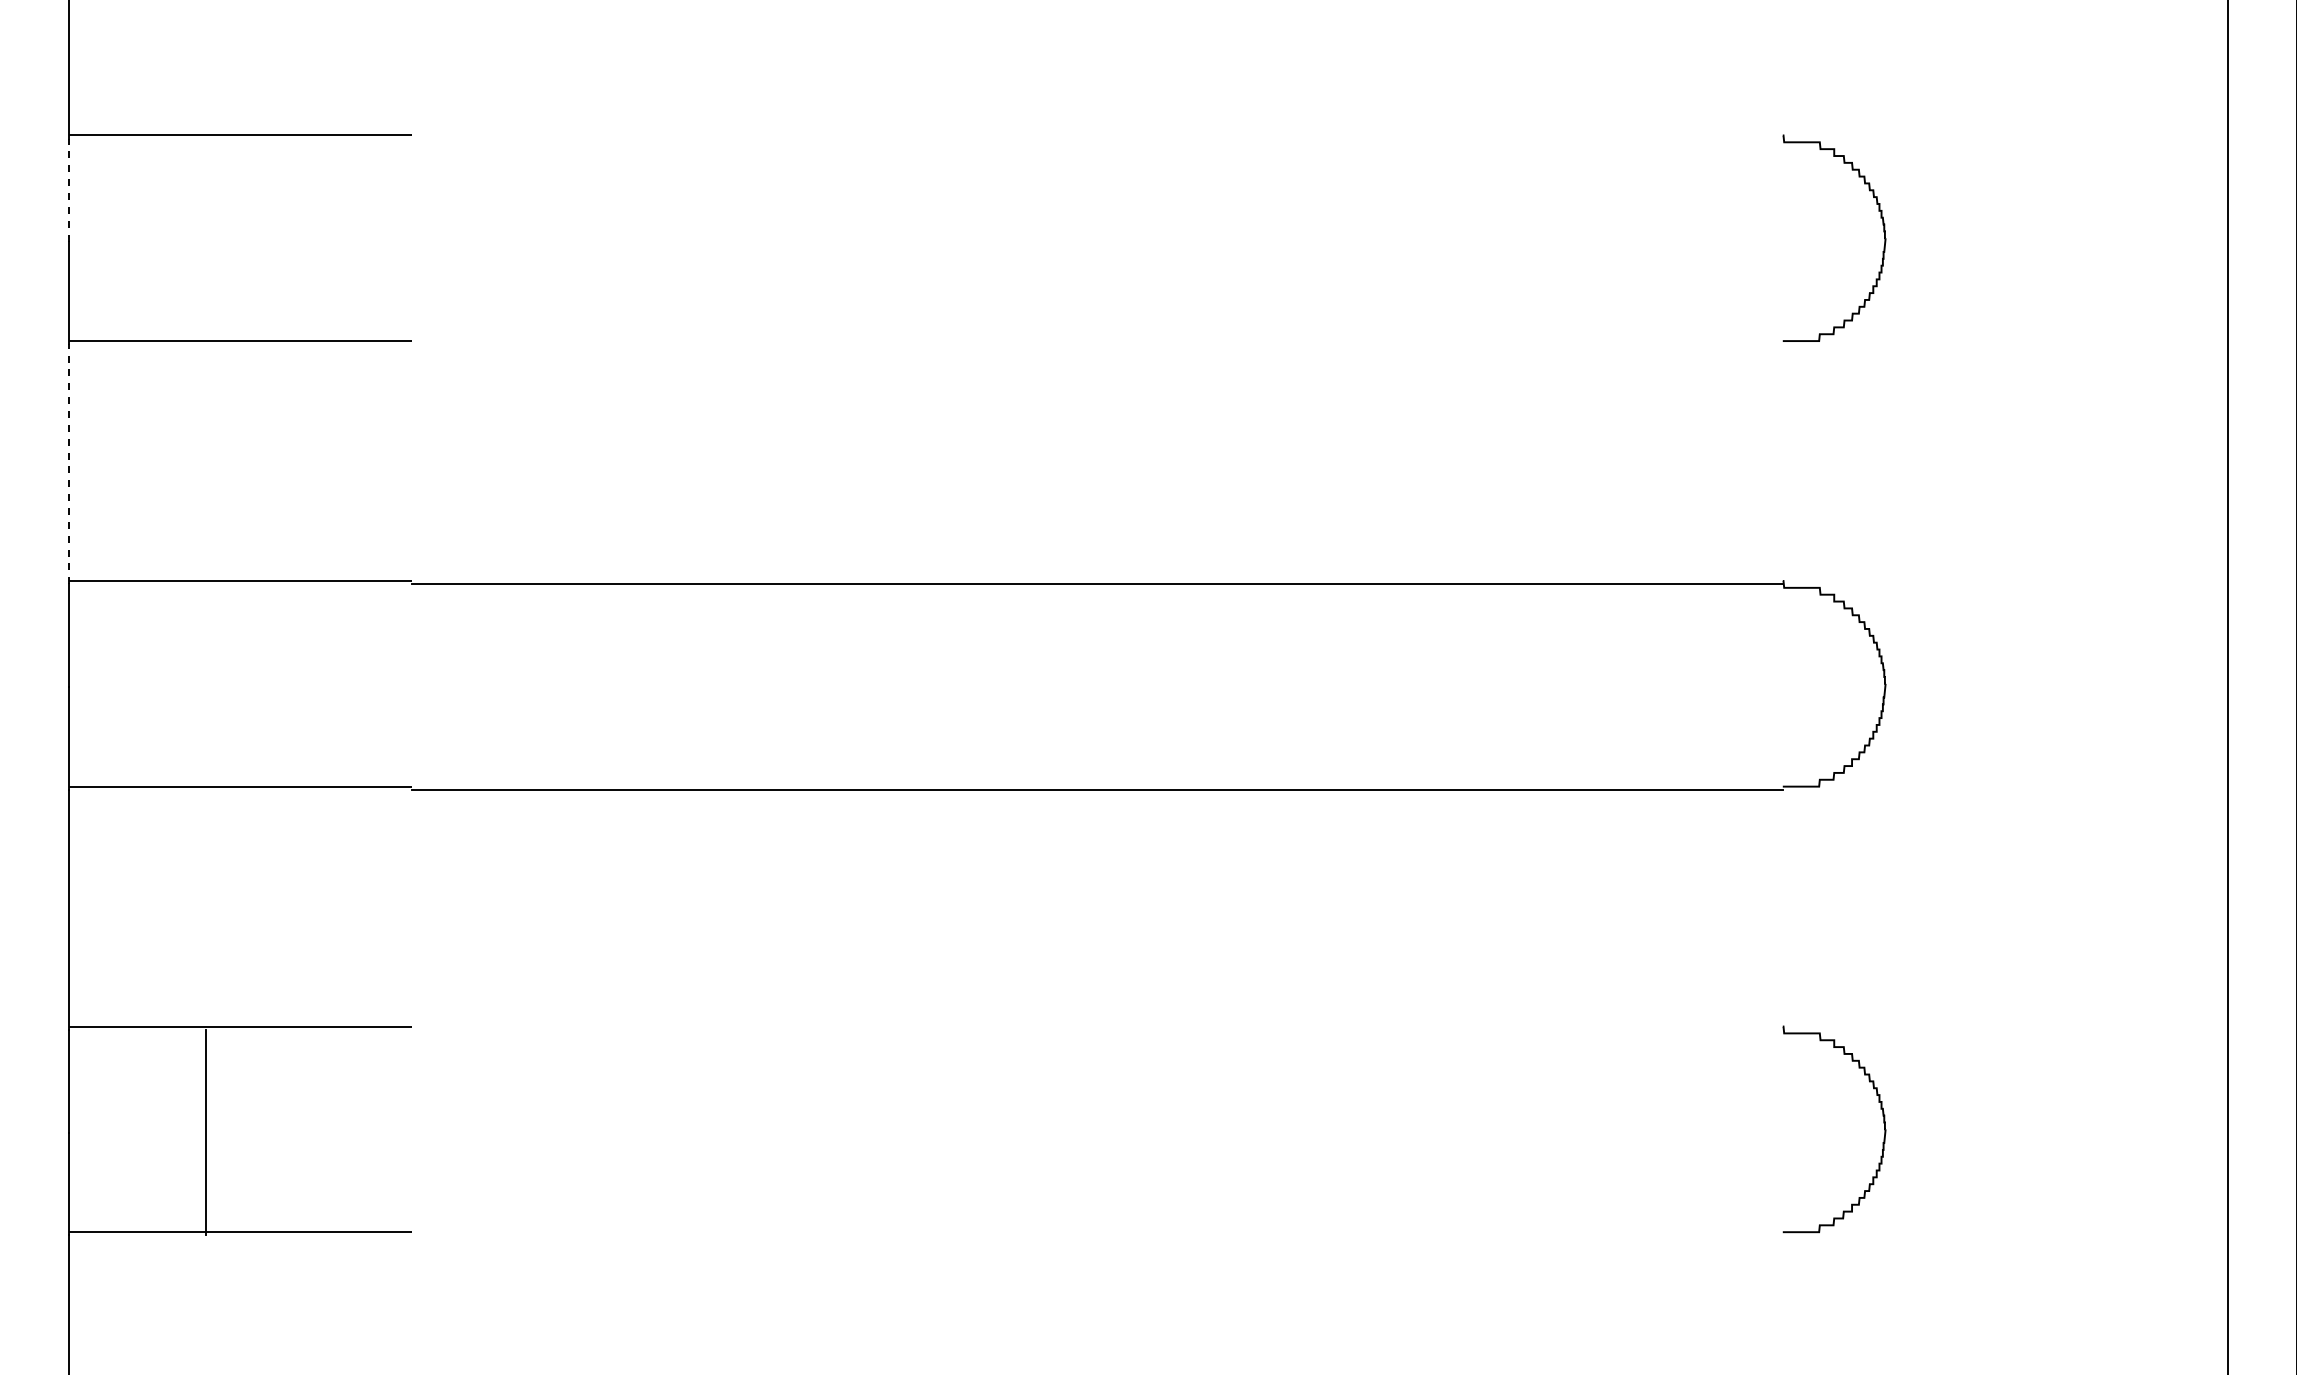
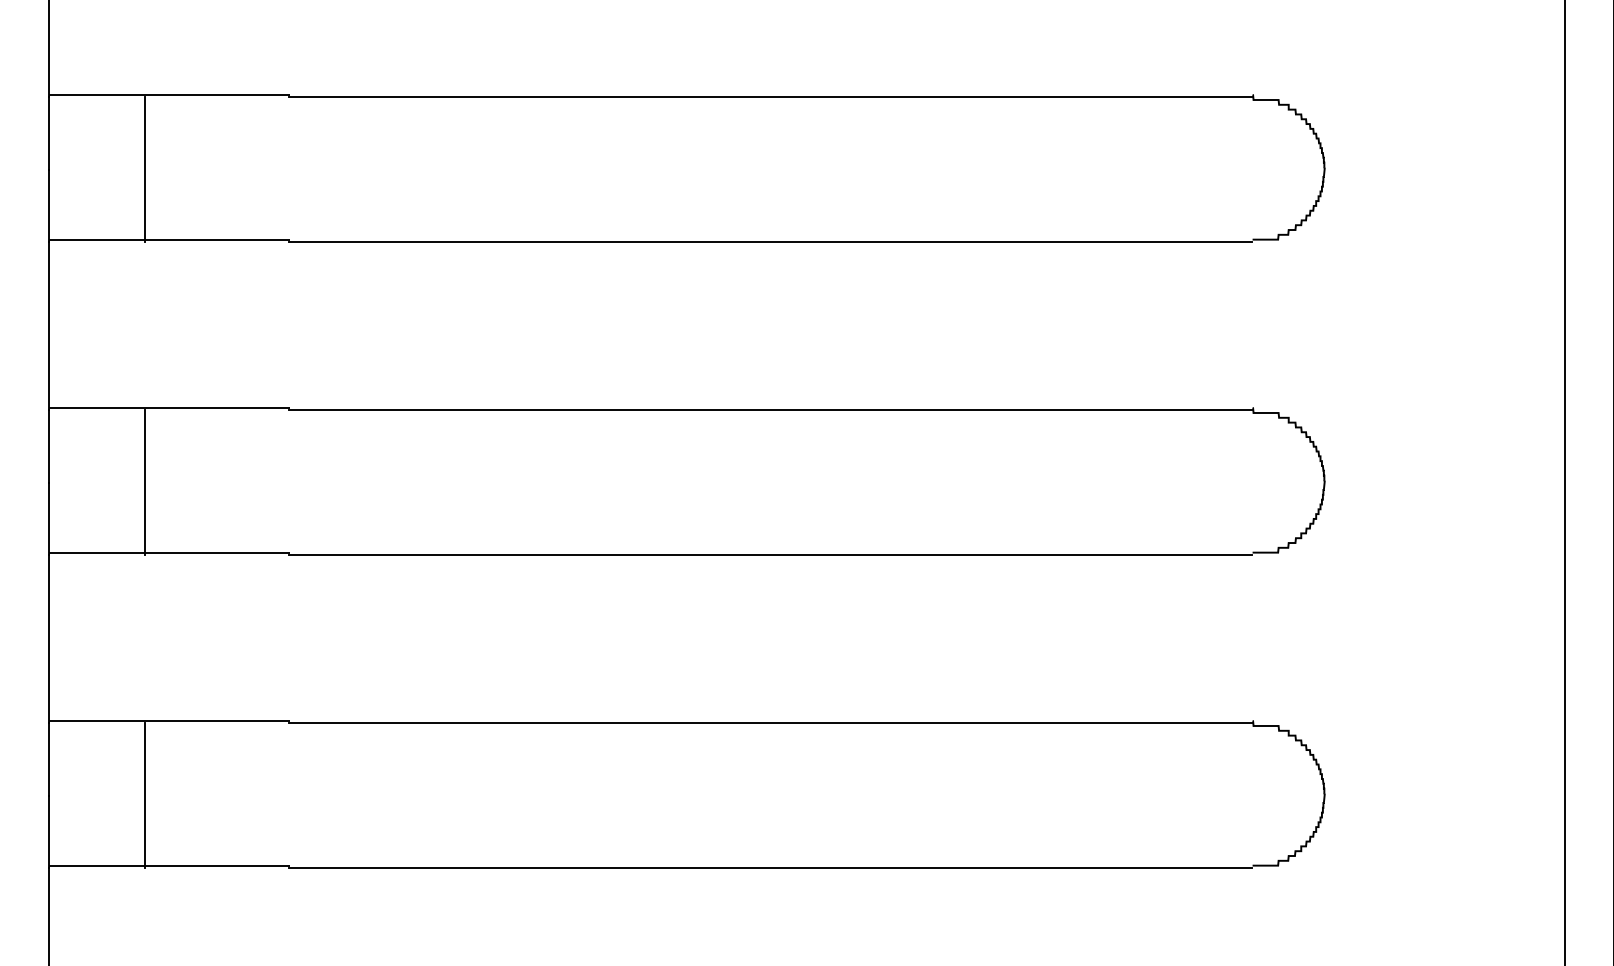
line: (1096, 138) -> (770, 97), added
line: (68, 189) -> (48, 133), dashed -> solid
line: (206, 241) -> (145, 169), added
line: (1096, 344) -> (770, 242), added
line: (68, 464) -> (48, 326), dashed -> solid
line: (206, 686) -> (145, 482), added
line: (1096, 1029) -> (770, 723), added
line: (1096, 1235) -> (770, 867), added

